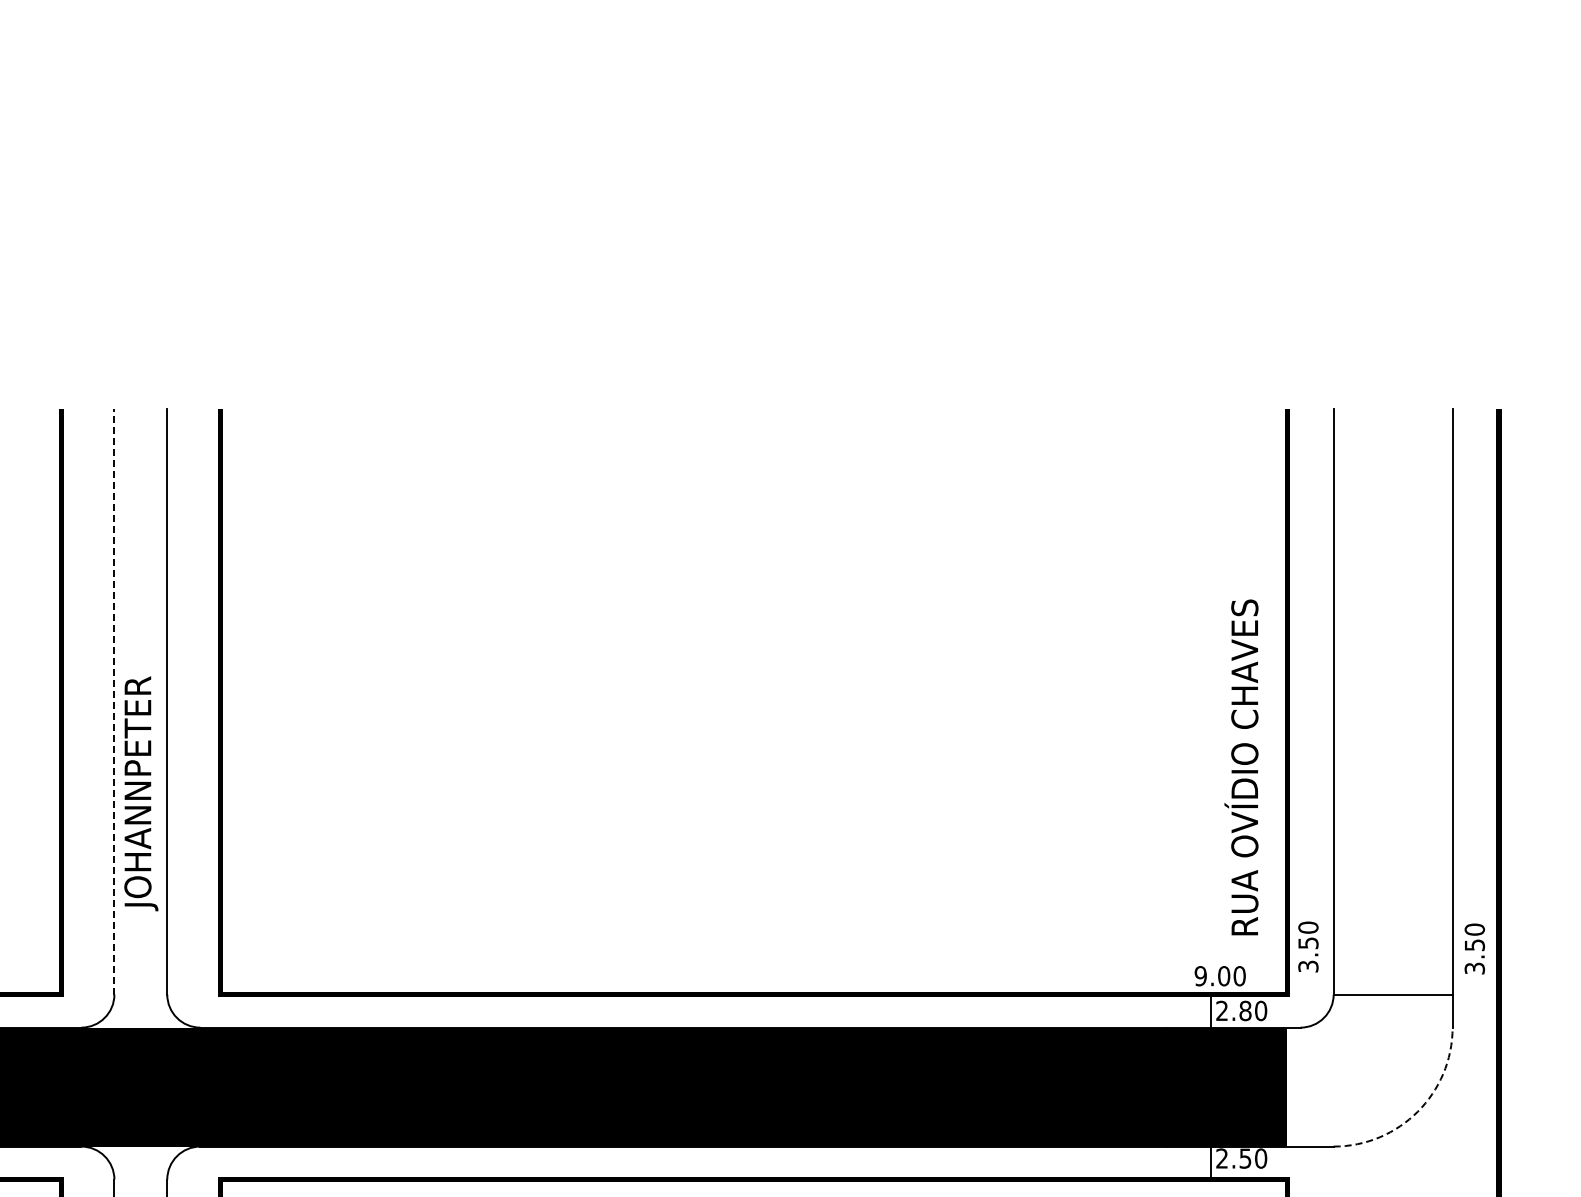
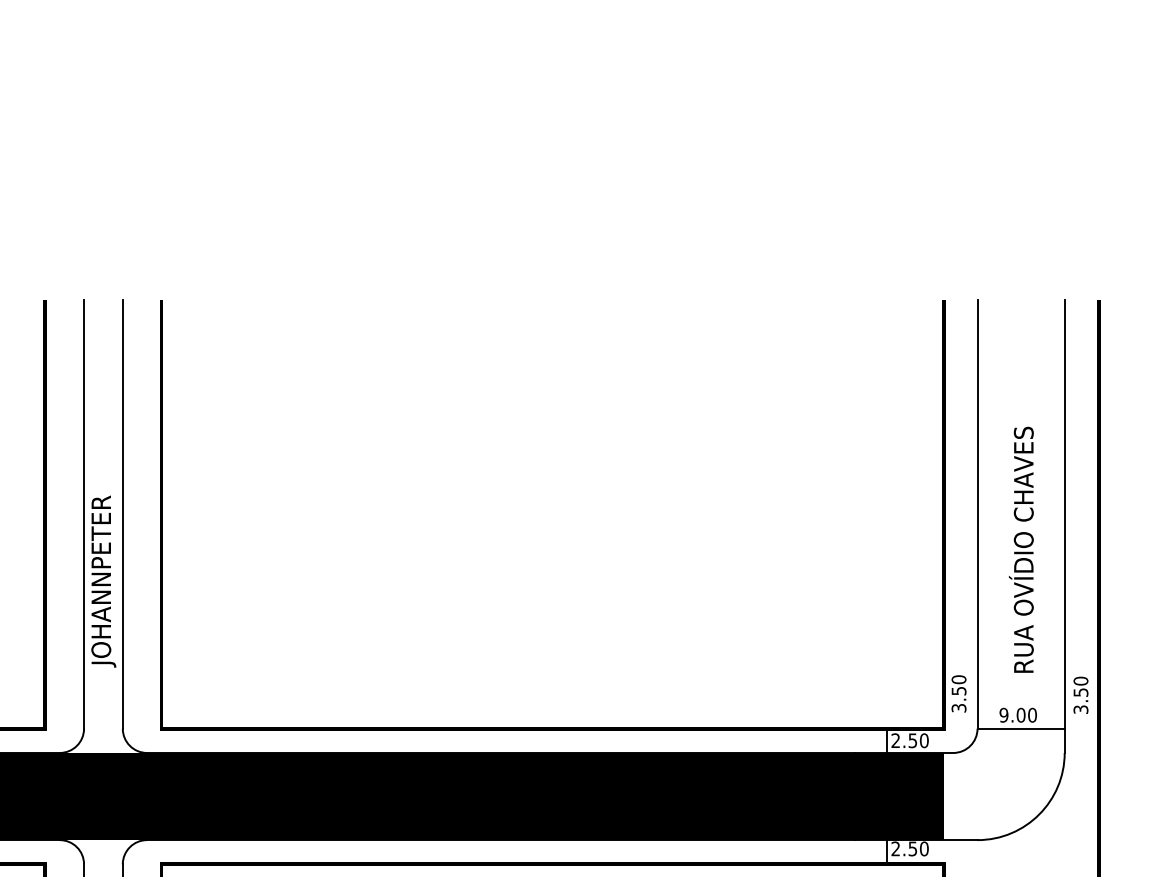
line: (114, 702) -> (84, 514), dashed -> solid
text: (1241, 767) -> (1021, 549), moved
text: (1219, 976) -> (1017, 715), moved
text: (1245, 1010) -> (912, 740), 2.80 -> 2.50
arc: (1417, 1111) -> (1038, 814), dashed -> solid

